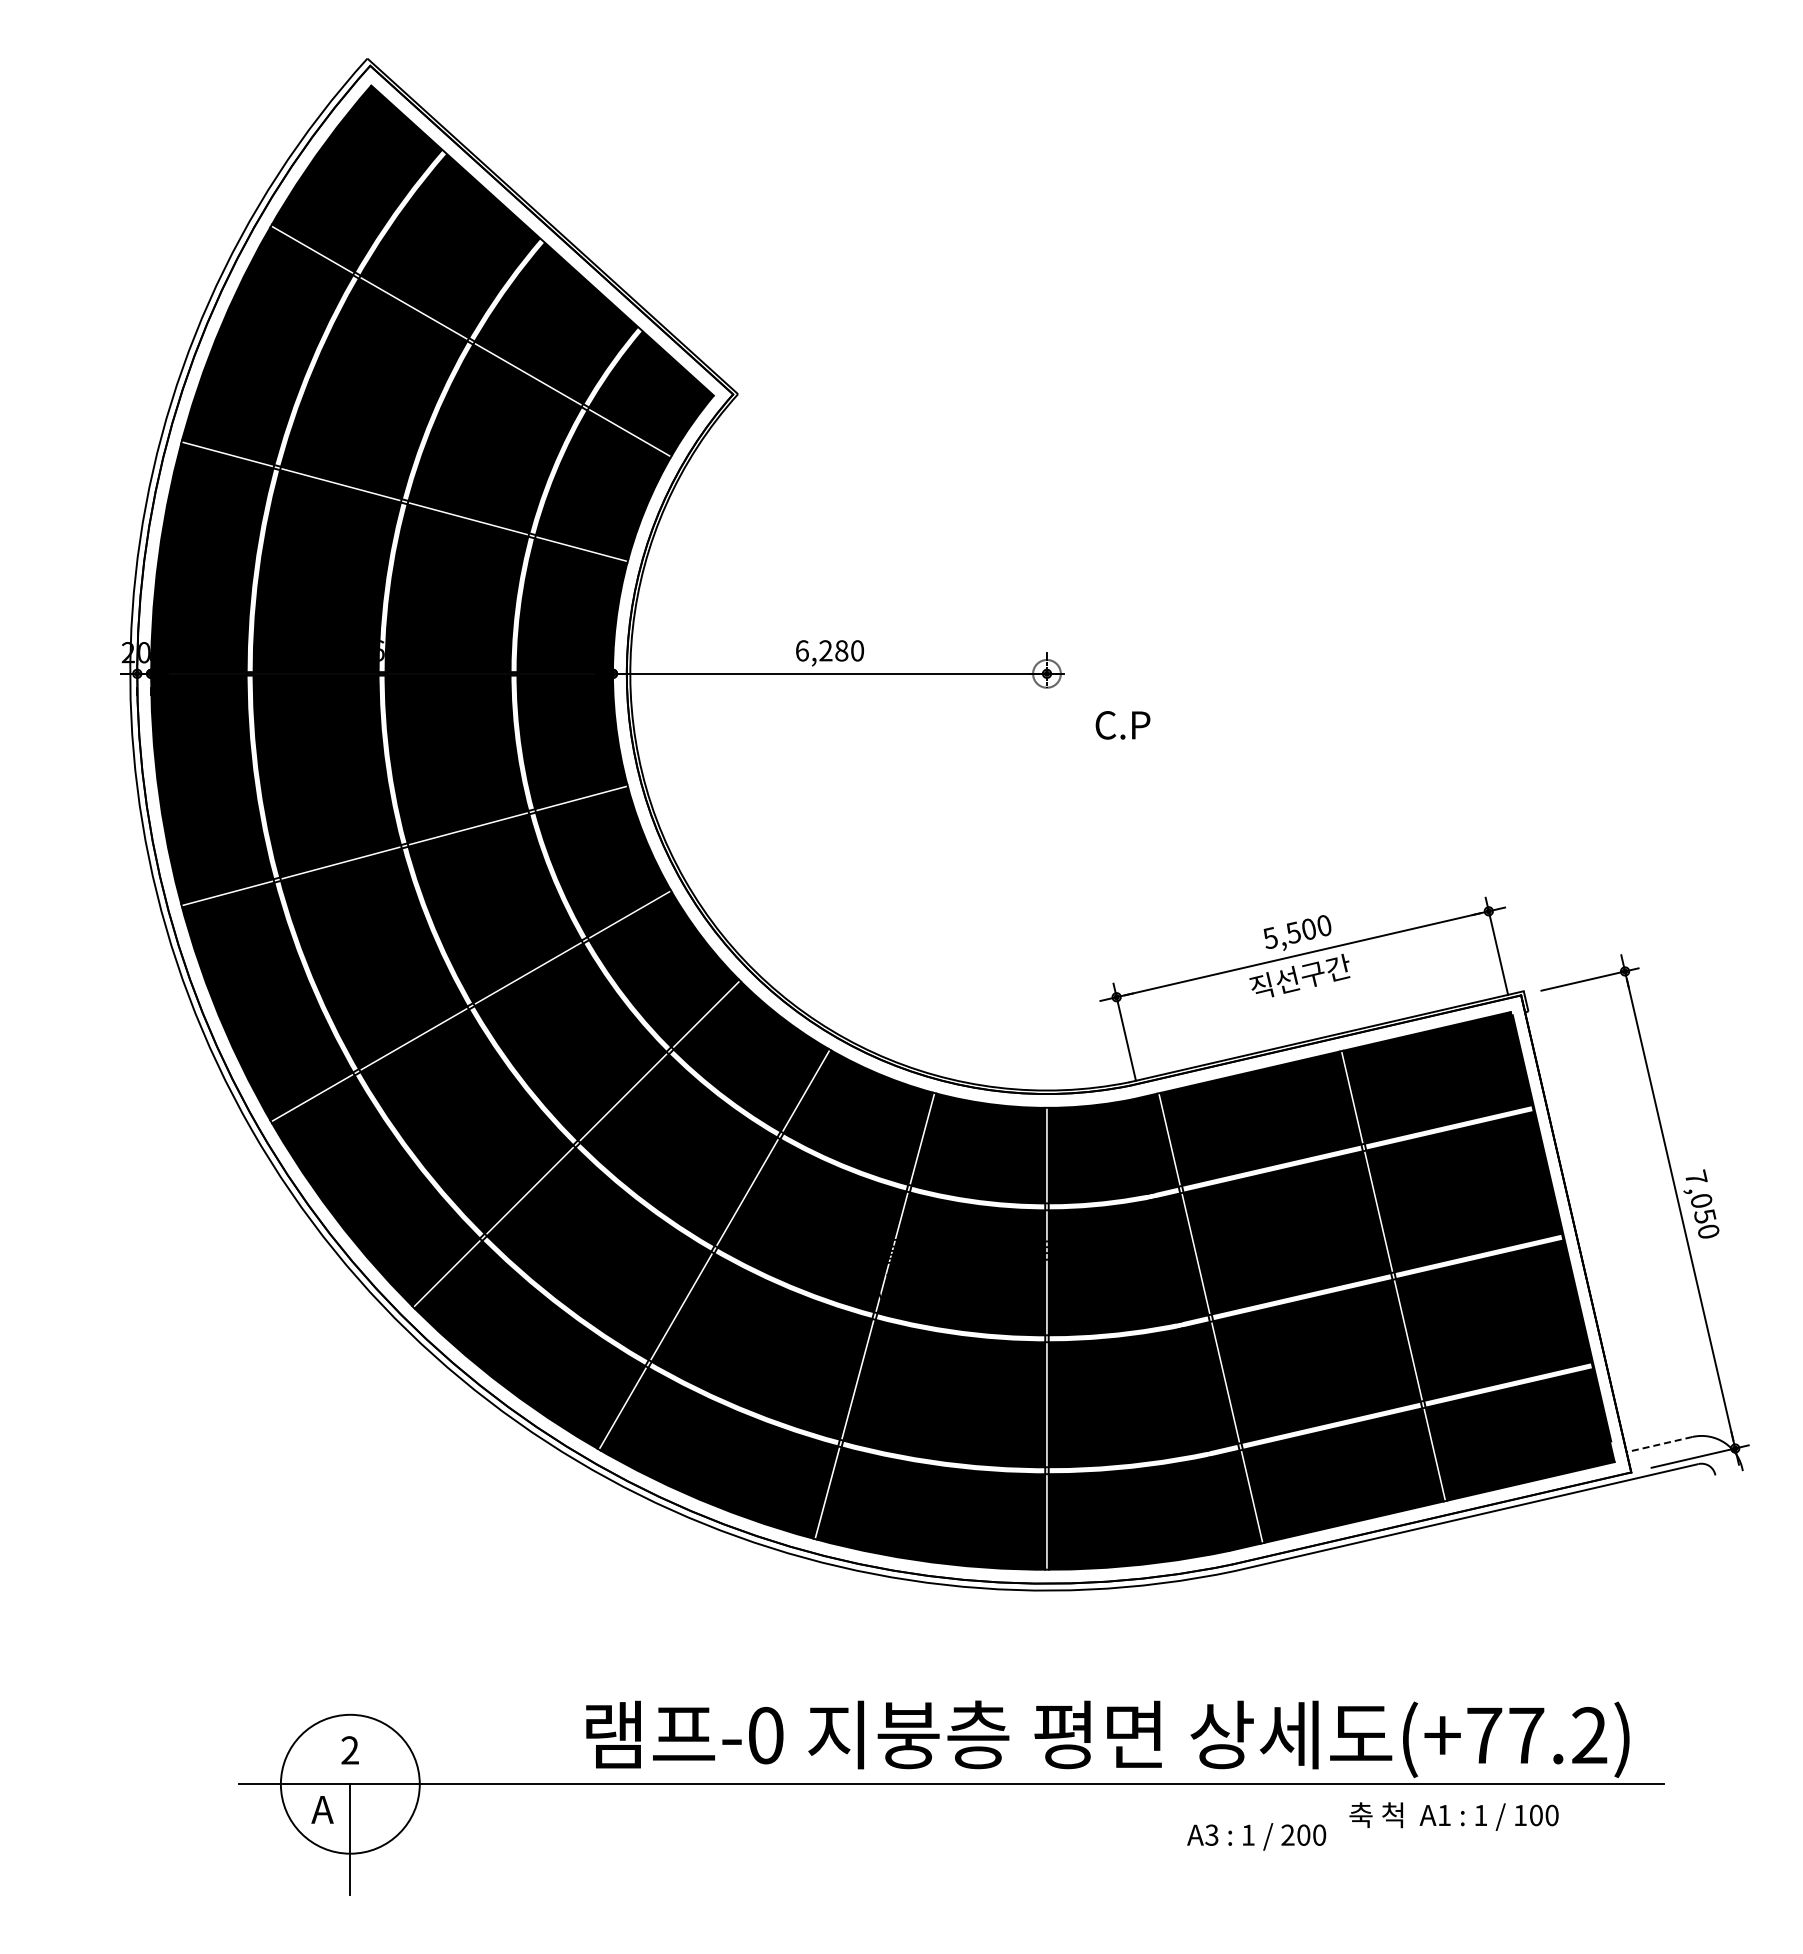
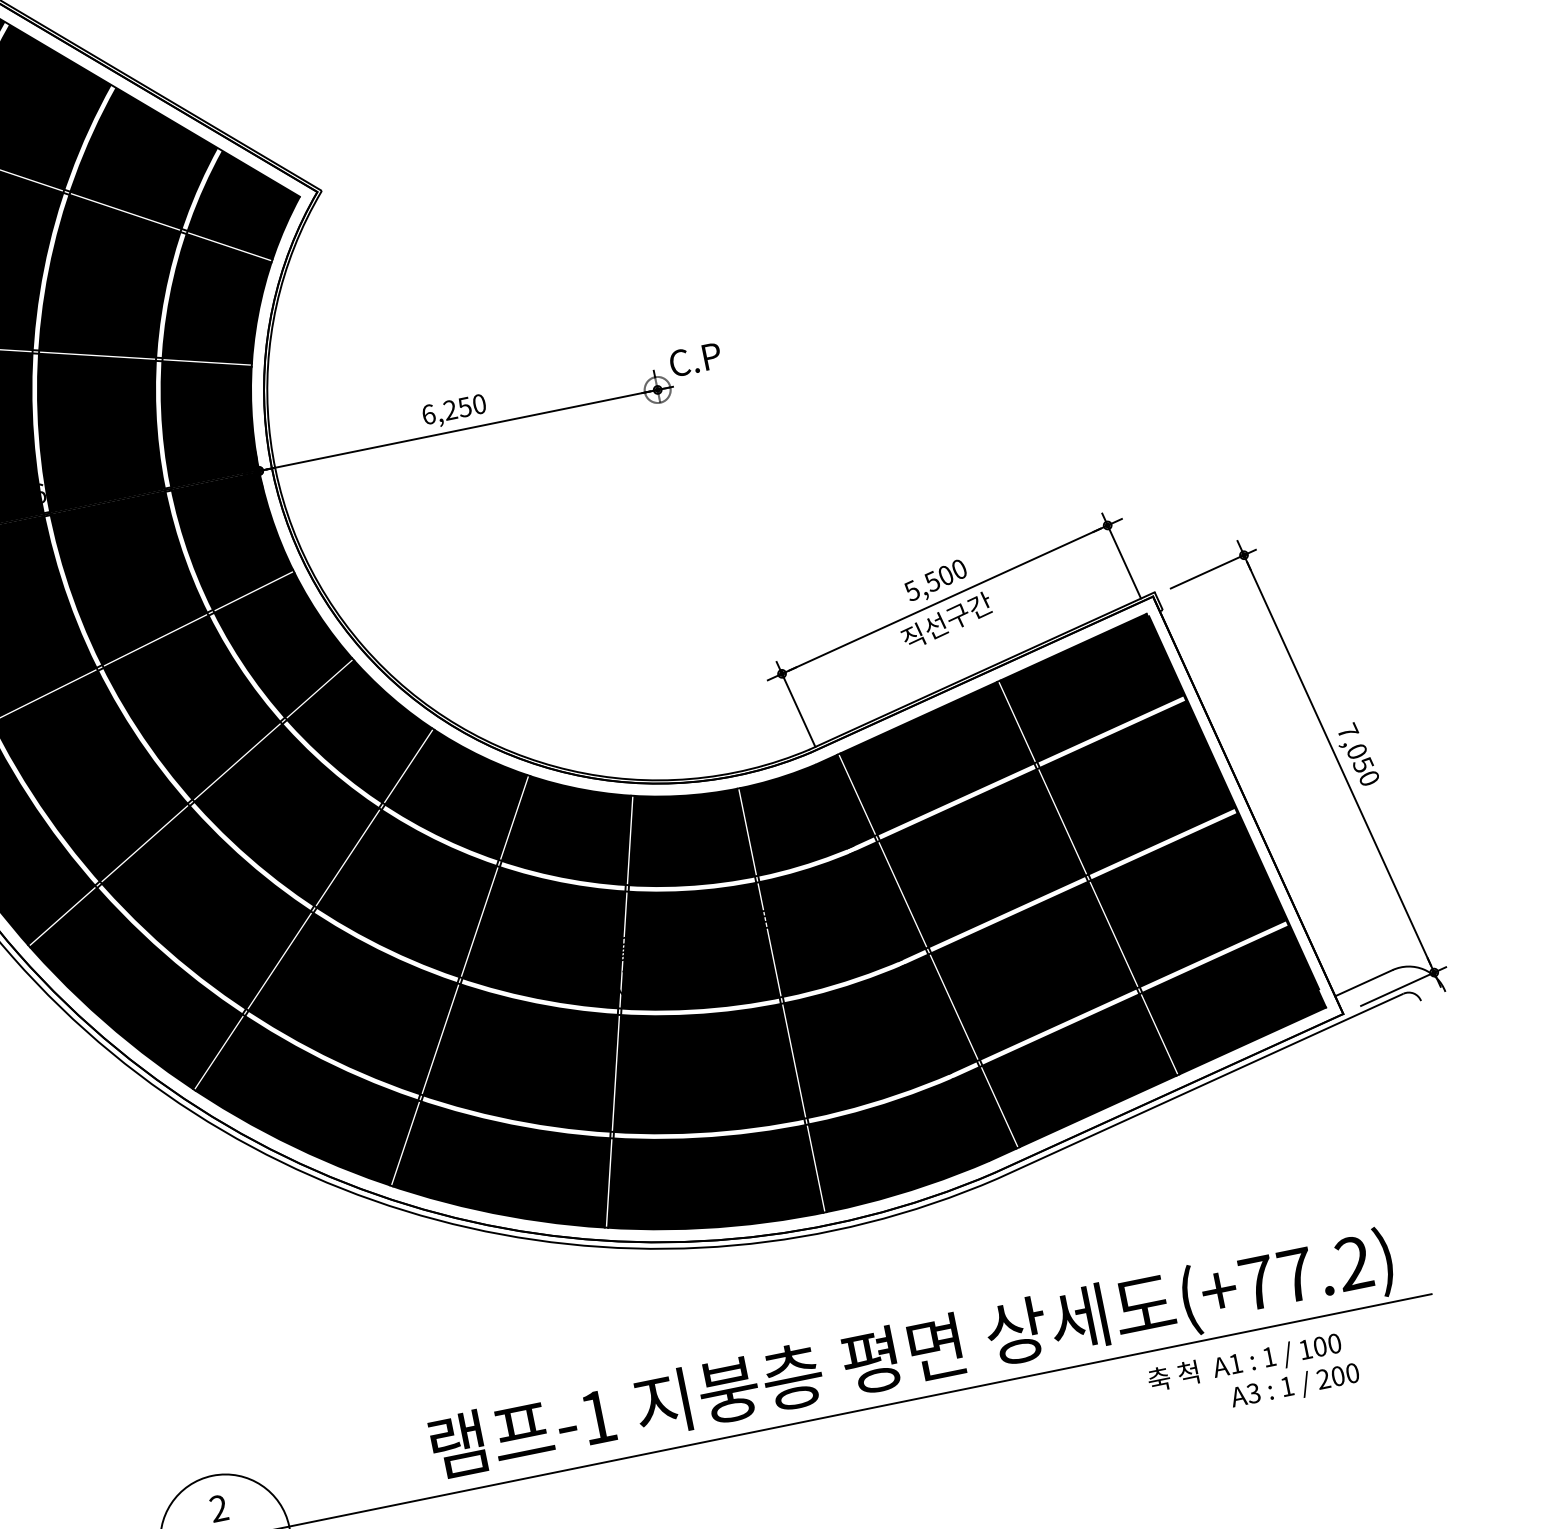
text: (841, 650) -> (464, 406), 6,280 -> 6,250
text: (1122, 725) -> (695, 360), moved
line: (1659, 1444) -> (1363, 983), dashed -> solid
text: (766, 1735) -> (598, 1417), -0 -> -1
text: (1256, 1836) -> (1294, 1386), moved

